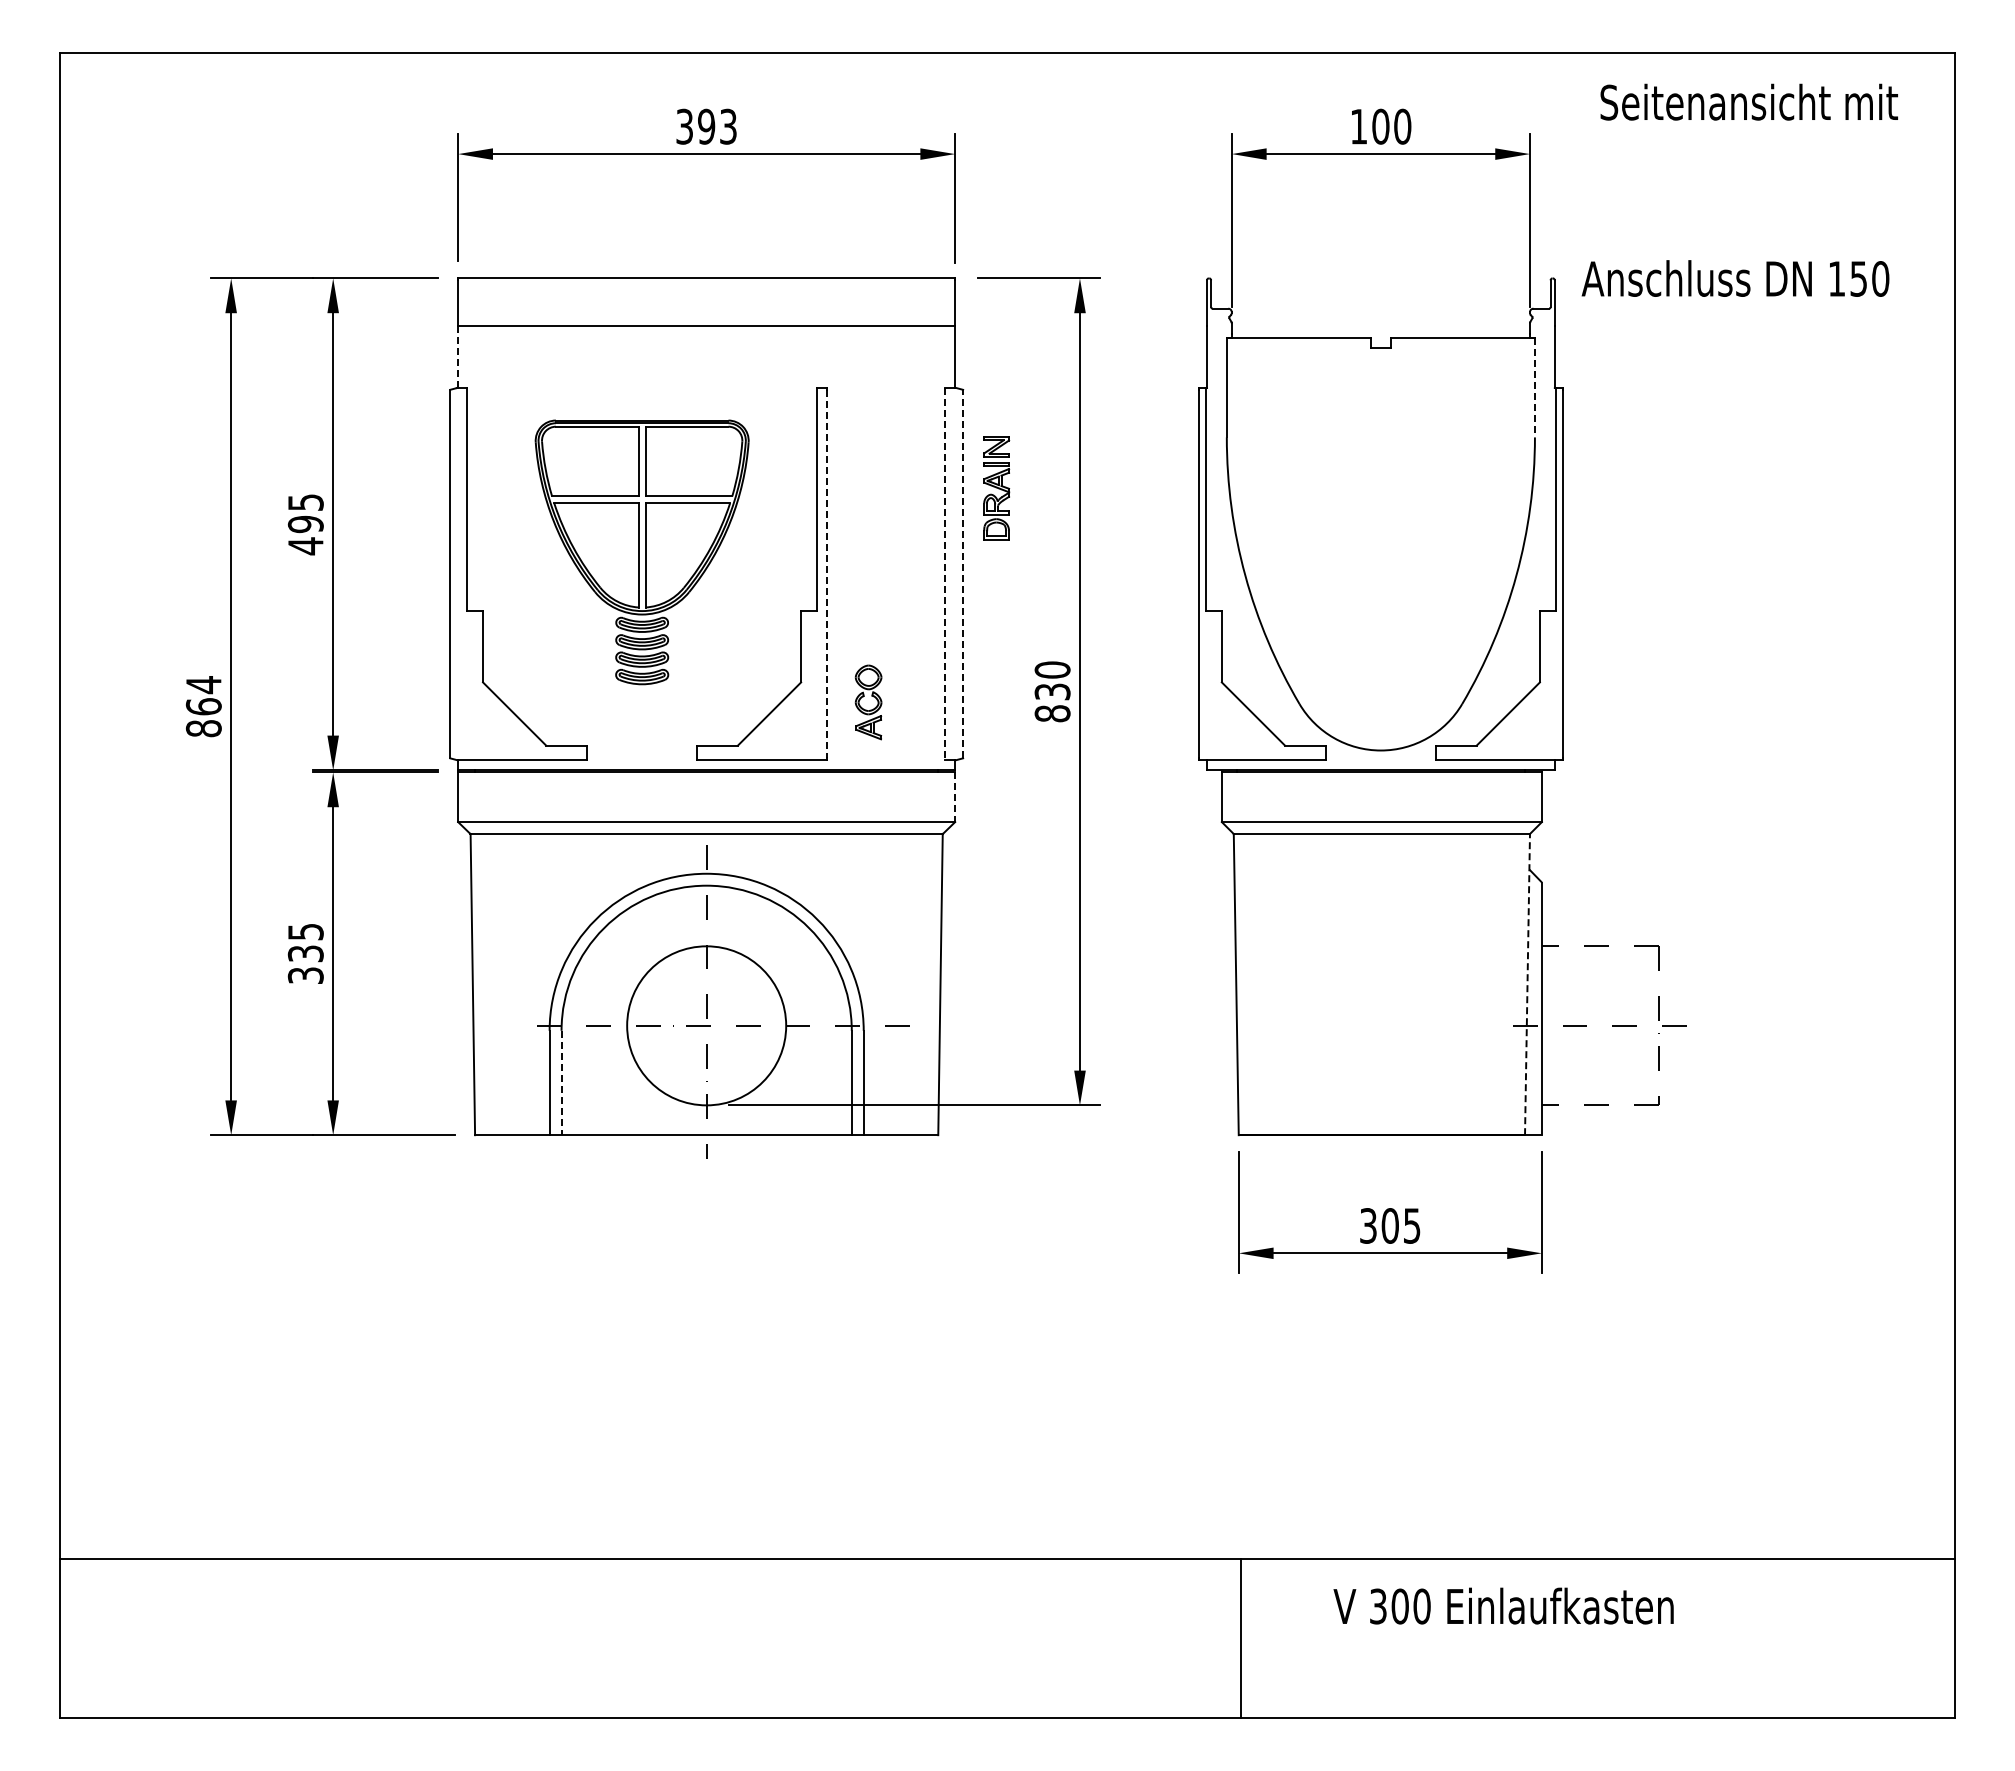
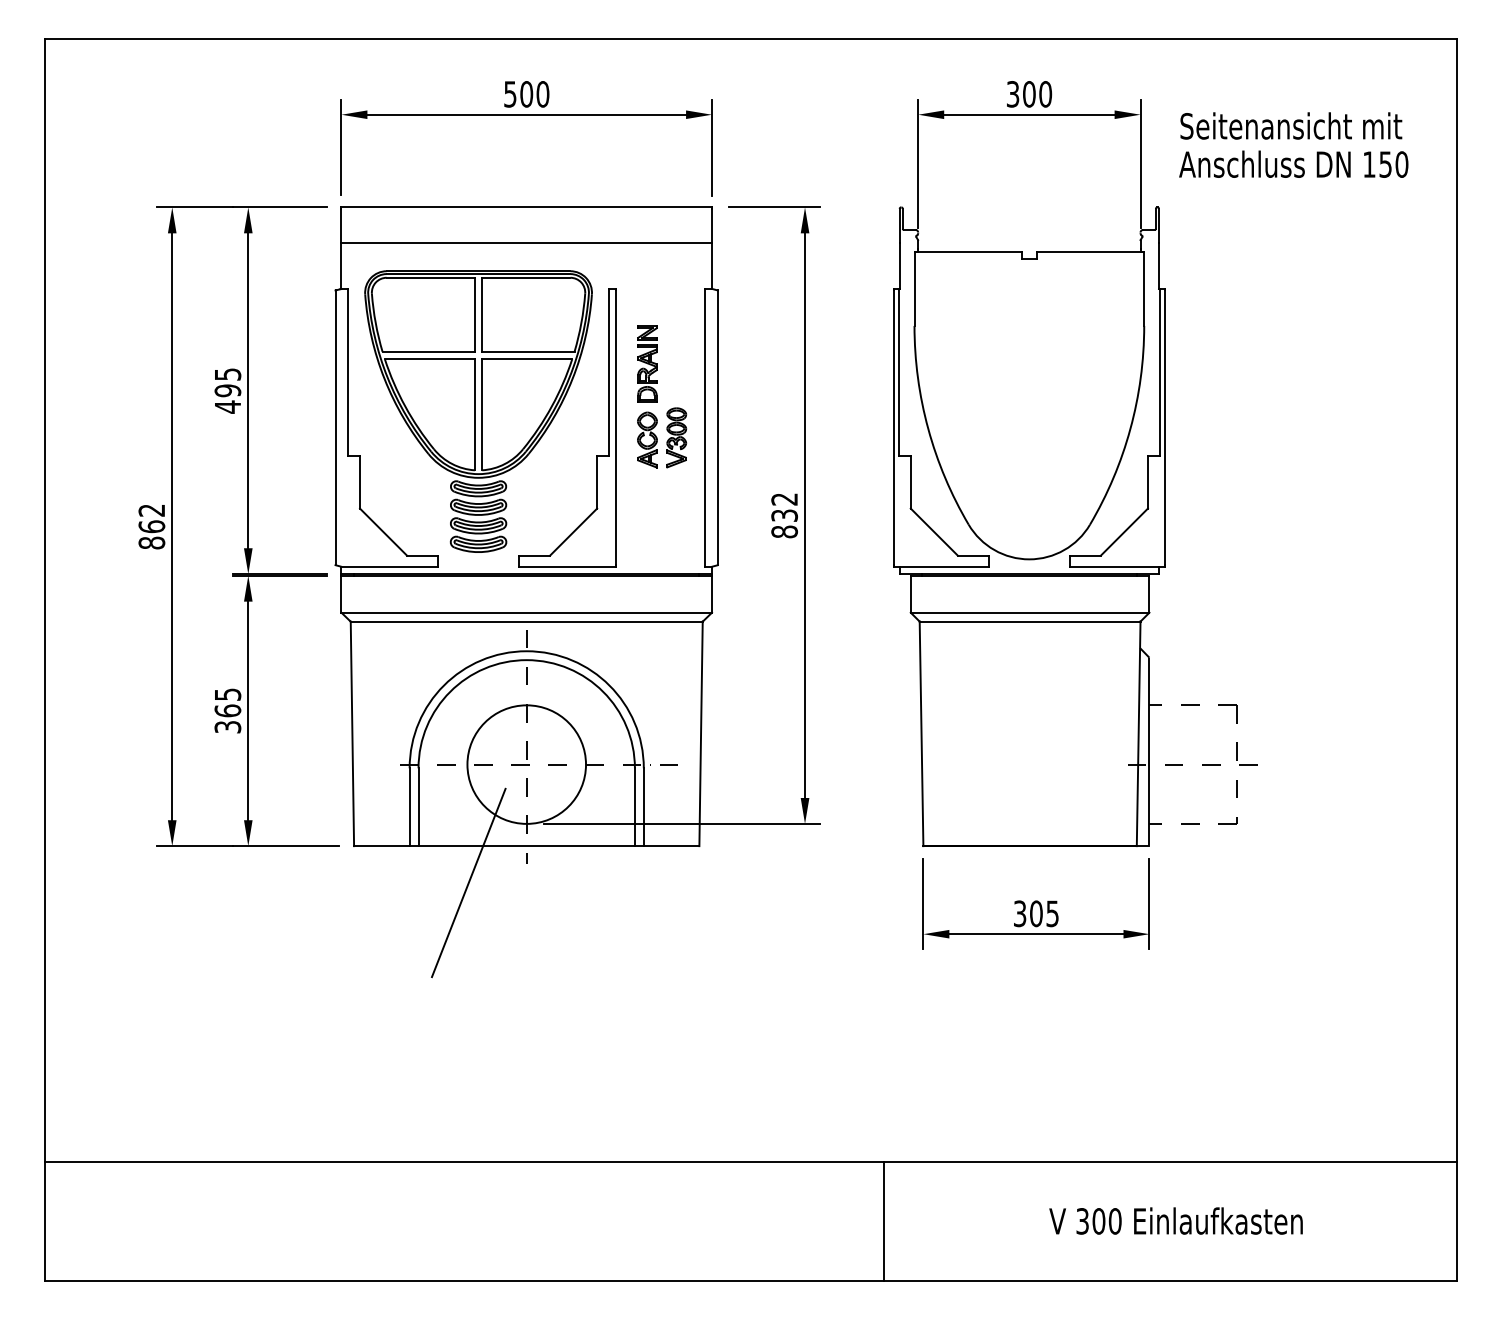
text: (1748, 101) -> (1290, 125), moved
text: (707, 126) -> (527, 94), 393 -> 500
text: (1358, 126) -> (1012, 94), 100 -> 300
text: (1735, 278) -> (1293, 164), moved
line: (458, 356) -> (341, 265), dashed -> solid
line: (1534, 387) -> (1143, 288), dashed -> solid
part: (996, 488) -> (647, 364), moved
part: (642, 552) -> (478, 411), size x1.43
line: (963, 573) -> (718, 427), dashed -> solid
line: (826, 574) -> (616, 428), dashed -> solid
line: (945, 574) -> (704, 428), dashed -> solid
part: (907, 587) -> (676, 437), added
text: (1052, 669) -> (784, 498), 830 -> 832
text: (203, 685) -> (151, 510), 864 -> 862
part: (871, 696) -> (649, 435), moved
line: (955, 797) -> (712, 594), dashed -> solid
text: (305, 953) -> (227, 710), 335 -> 365
line: (1527, 984) -> (1138, 733), dashed -> solid
line: (561, 1083) -> (418, 807), dashed -> solid
line: (628, 1184) -> (468, 882), added
text: (1503, 1605) -> (1175, 1220), moved
line: (1240, 1637) -> (884, 1220), moved

